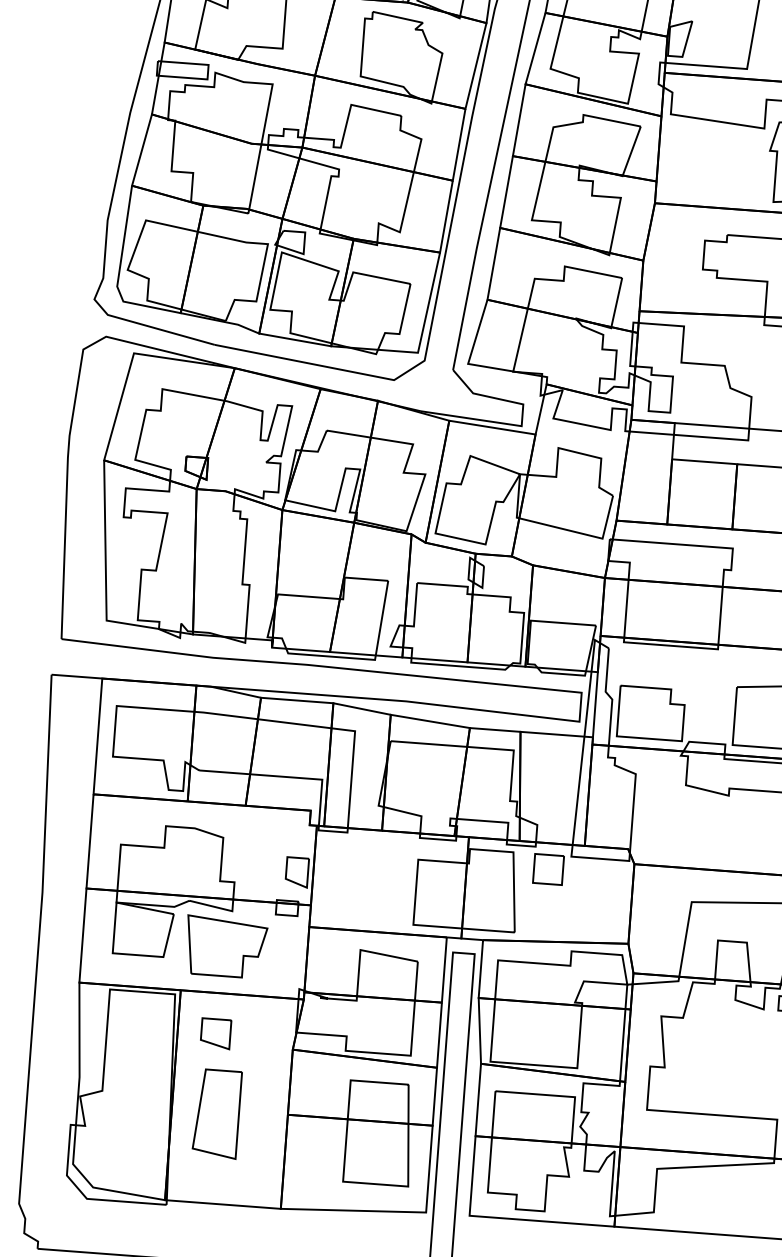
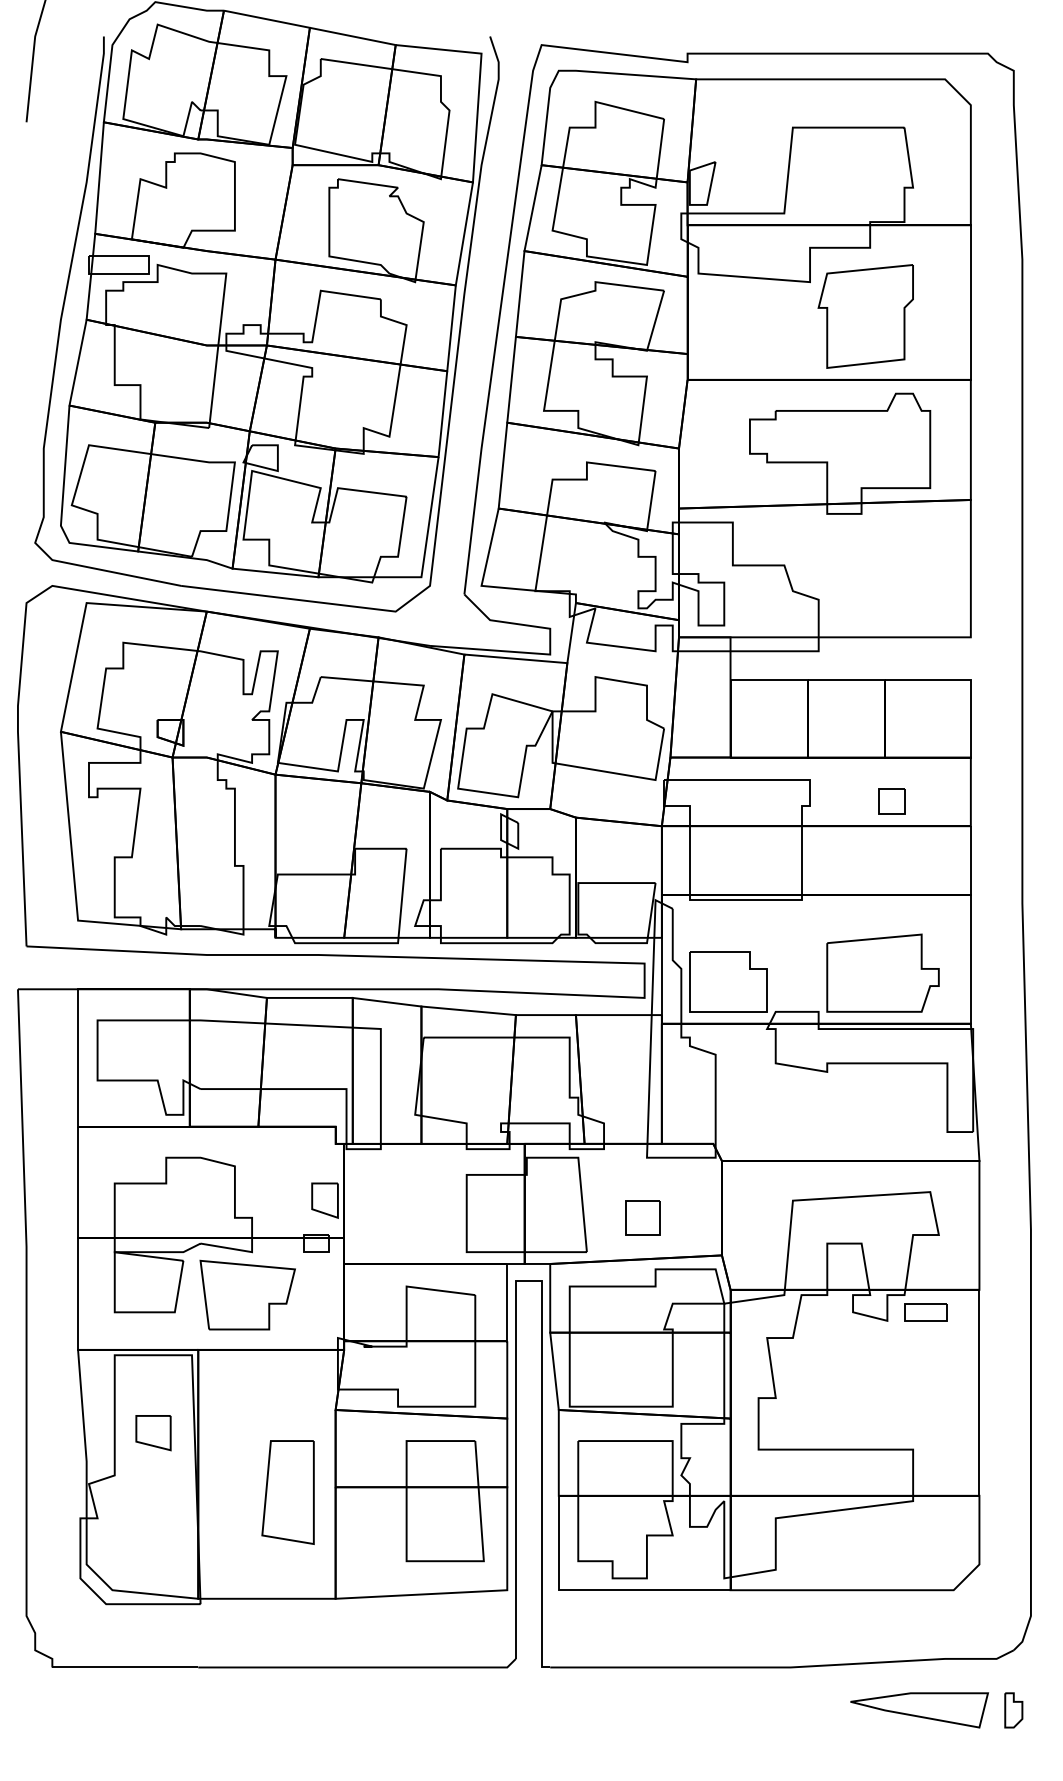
part: (547, 869) -> (642, 1217), moved
part: (215, 1034) -> (153, 1433), moved
part: (216, 1113) -> (287, 1492), moved

